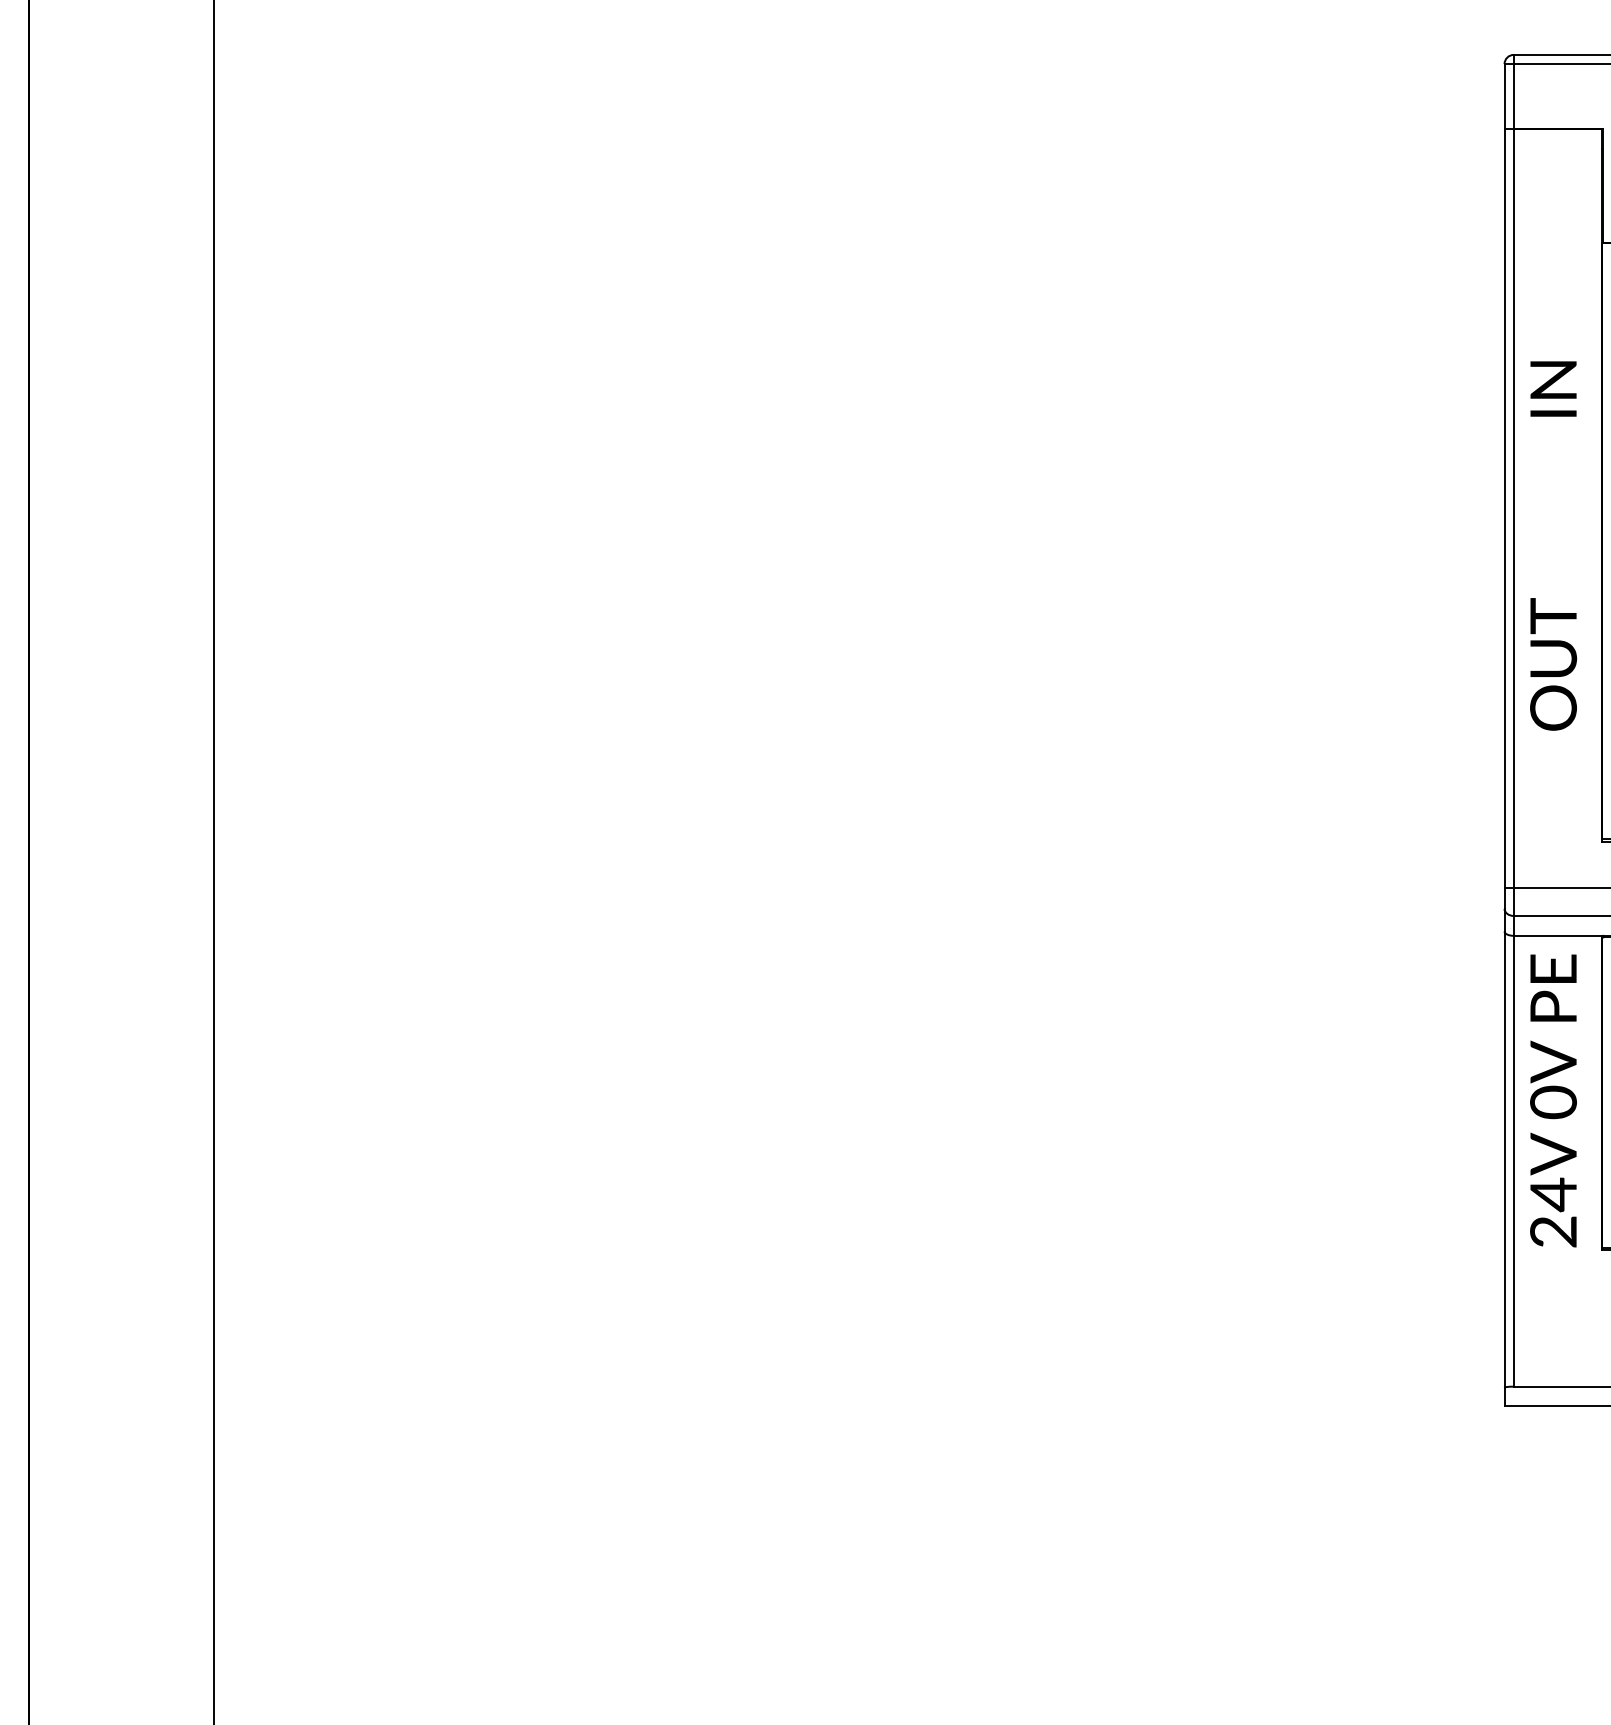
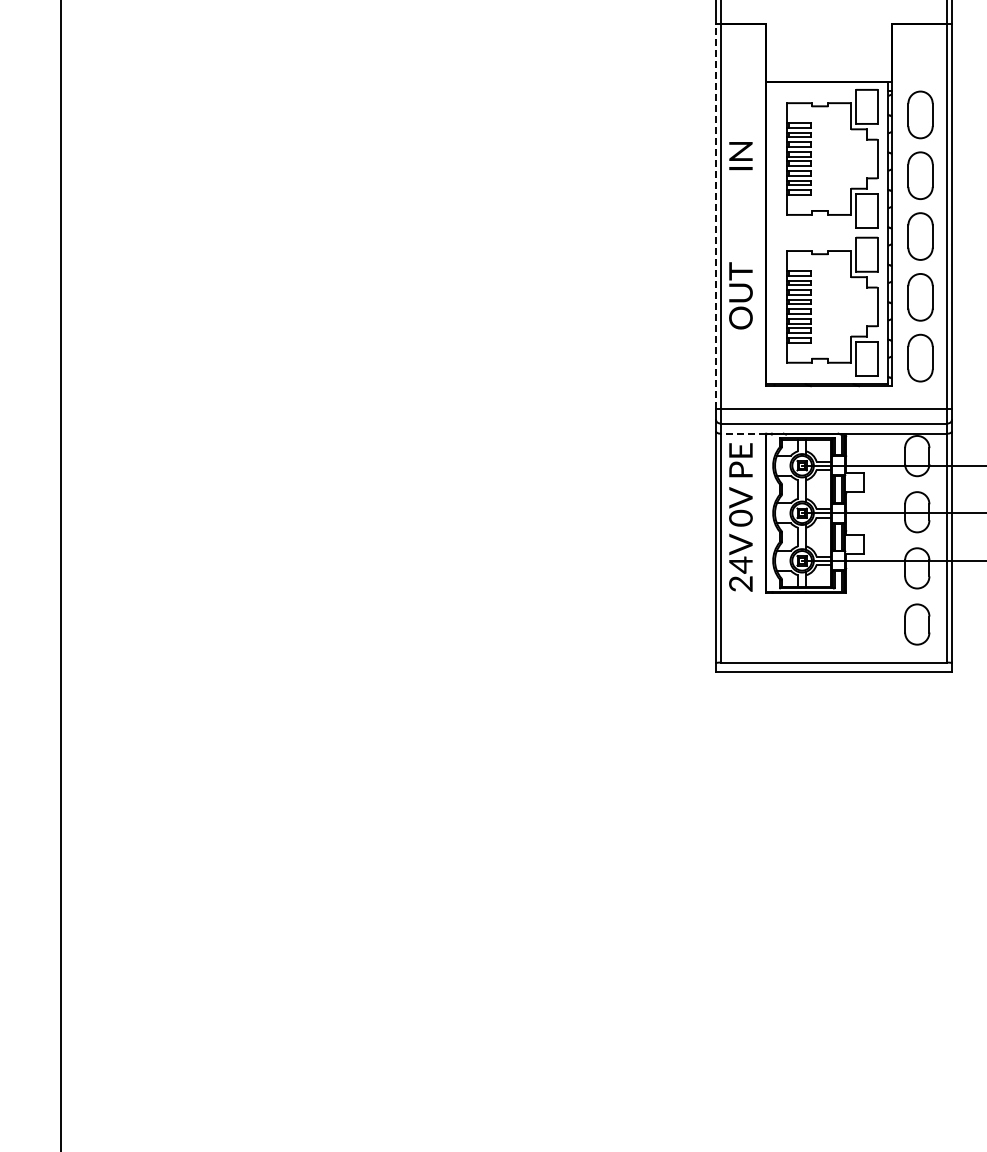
line: (1505, 508) -> (716, 216), solid -> dashed
line: (1556, 935) -> (742, 433), solid -> dashed

